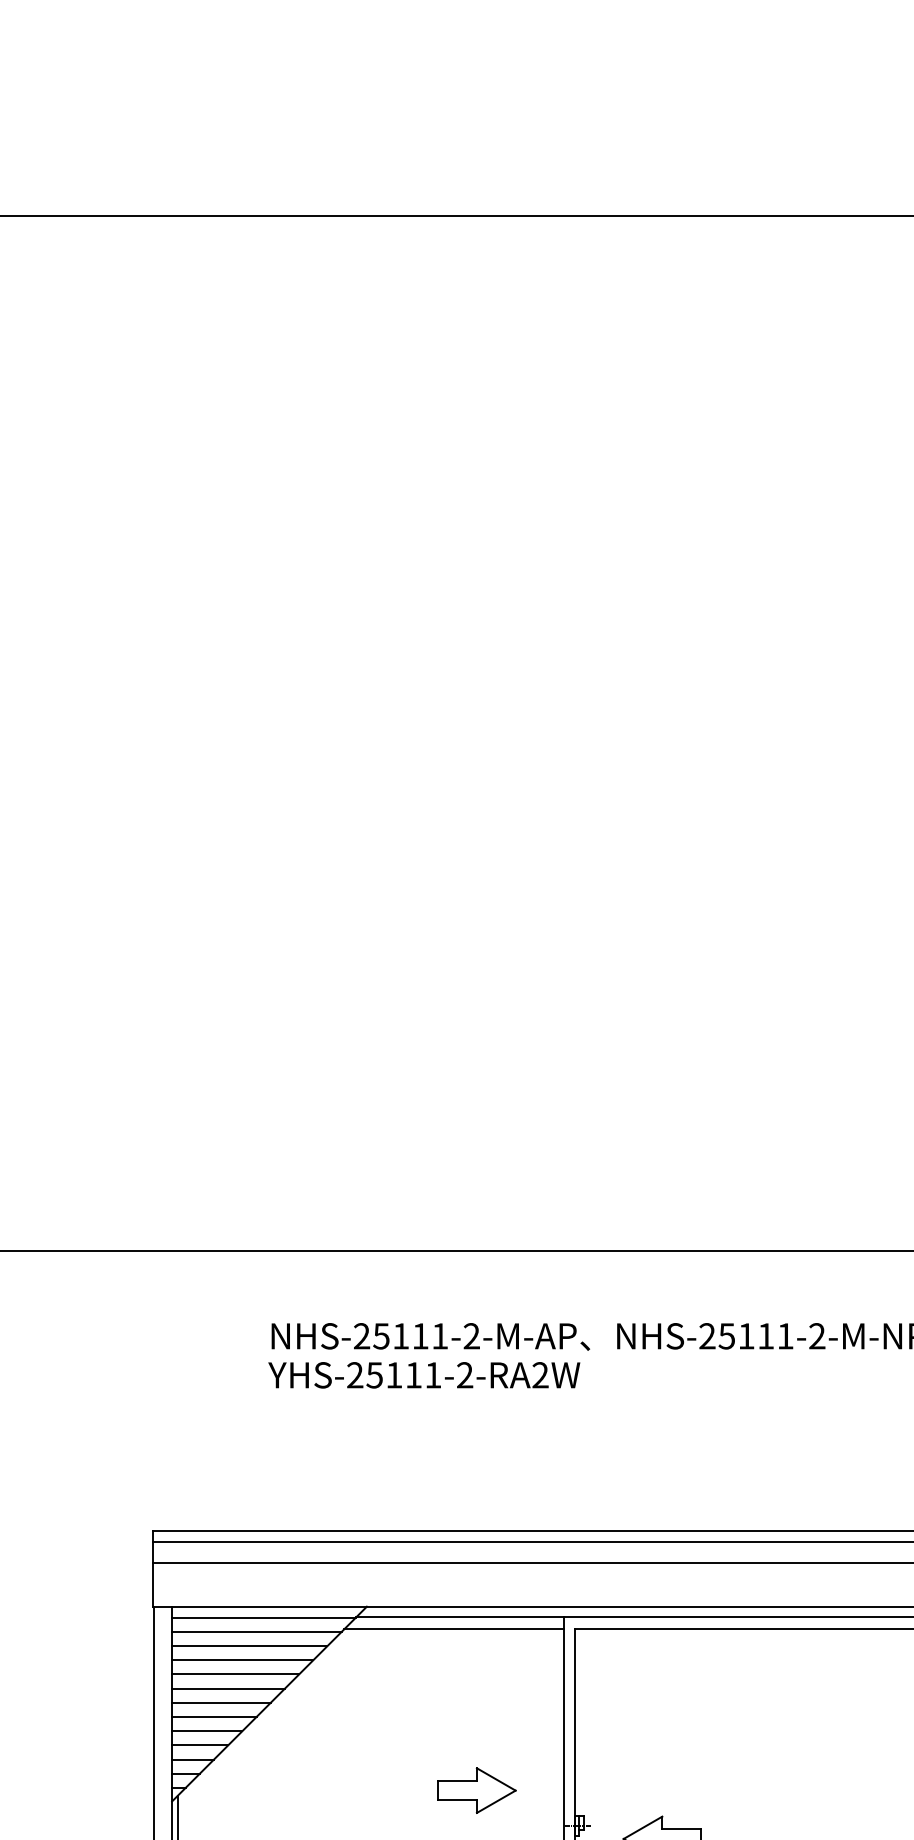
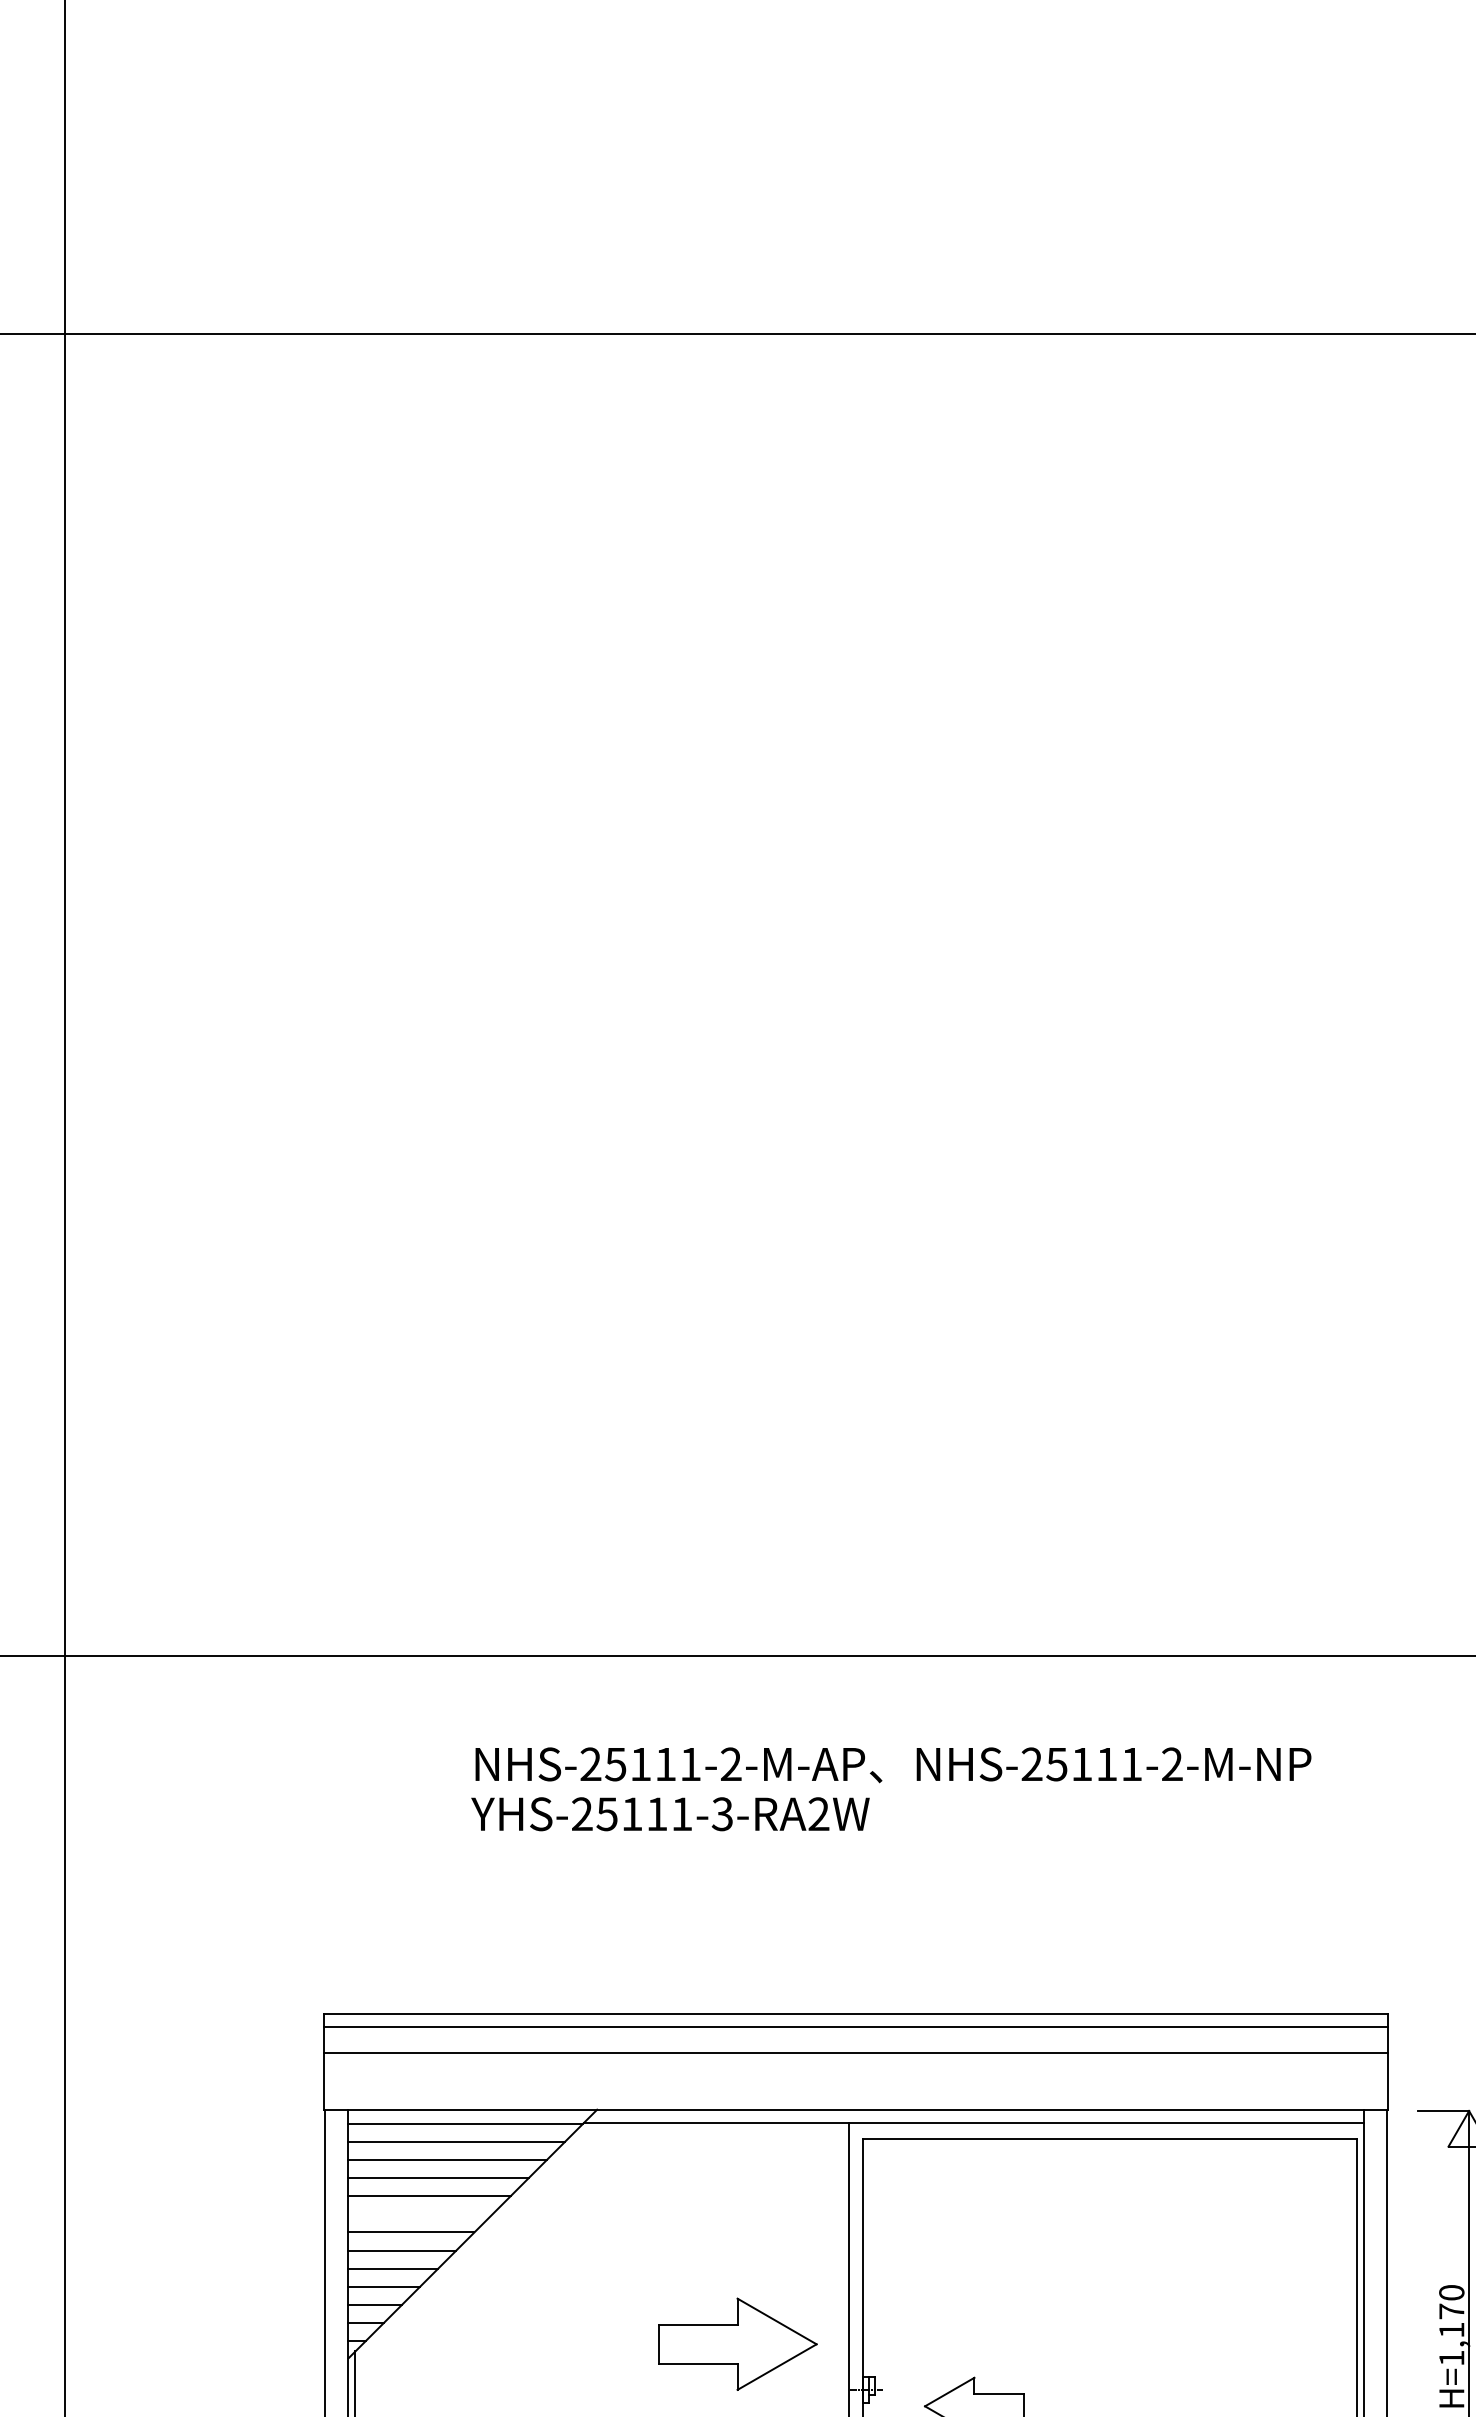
text: (464, 1375) -> (721, 1814), YHS-25111-2-RA2W -> YHS-25111-3-RA2W
line: (454, 1629) -> (708, 2138), removed
line: (228, 1688) -> (420, 2214), removed
part: (476, 1790) -> (737, 2344), size x1.6

